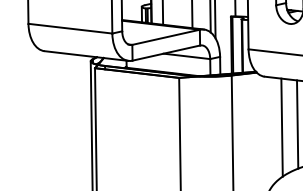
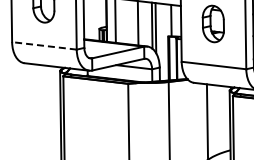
line: (70, 28) -> (44, 45), solid -> dashed
line: (297, 124) -> (219, 119), removed

